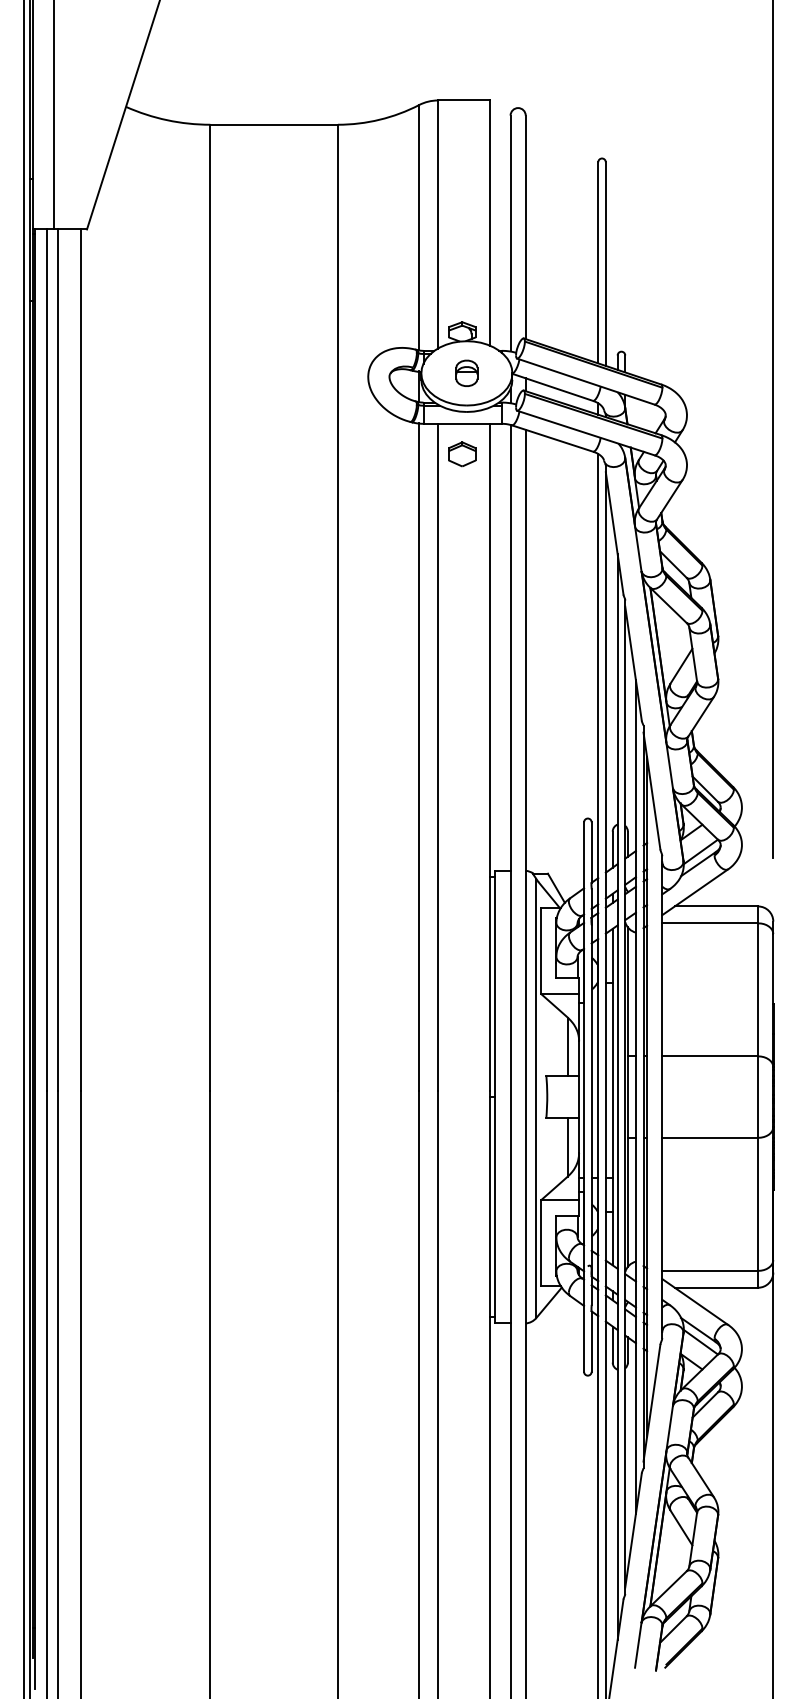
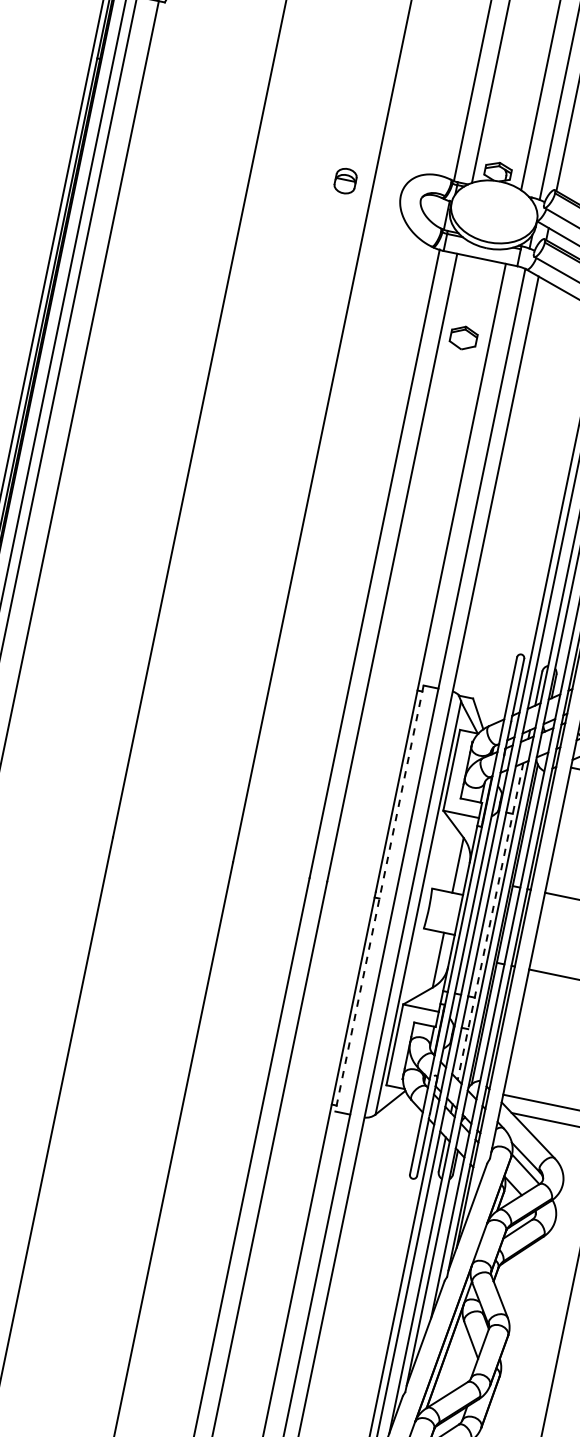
part: (466, 372) -> (345, 180), moved
part: (462, 454) -> (463, 338), moved
line: (494, 1097) -> (379, 898), solid -> dashed
line: (612, 1097) -> (490, 921), solid -> dashed

